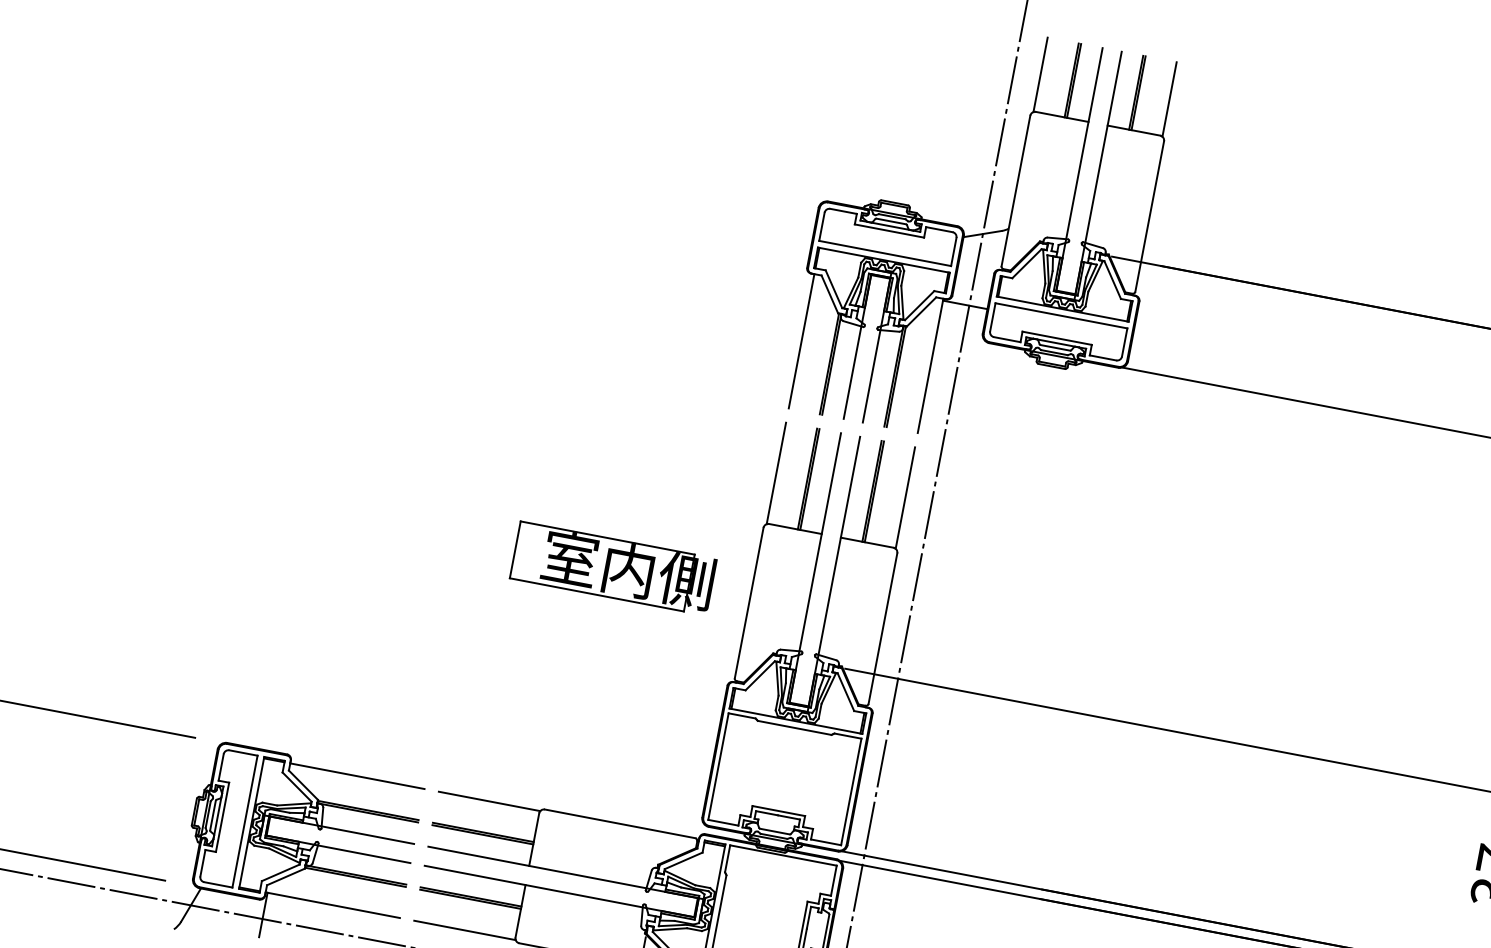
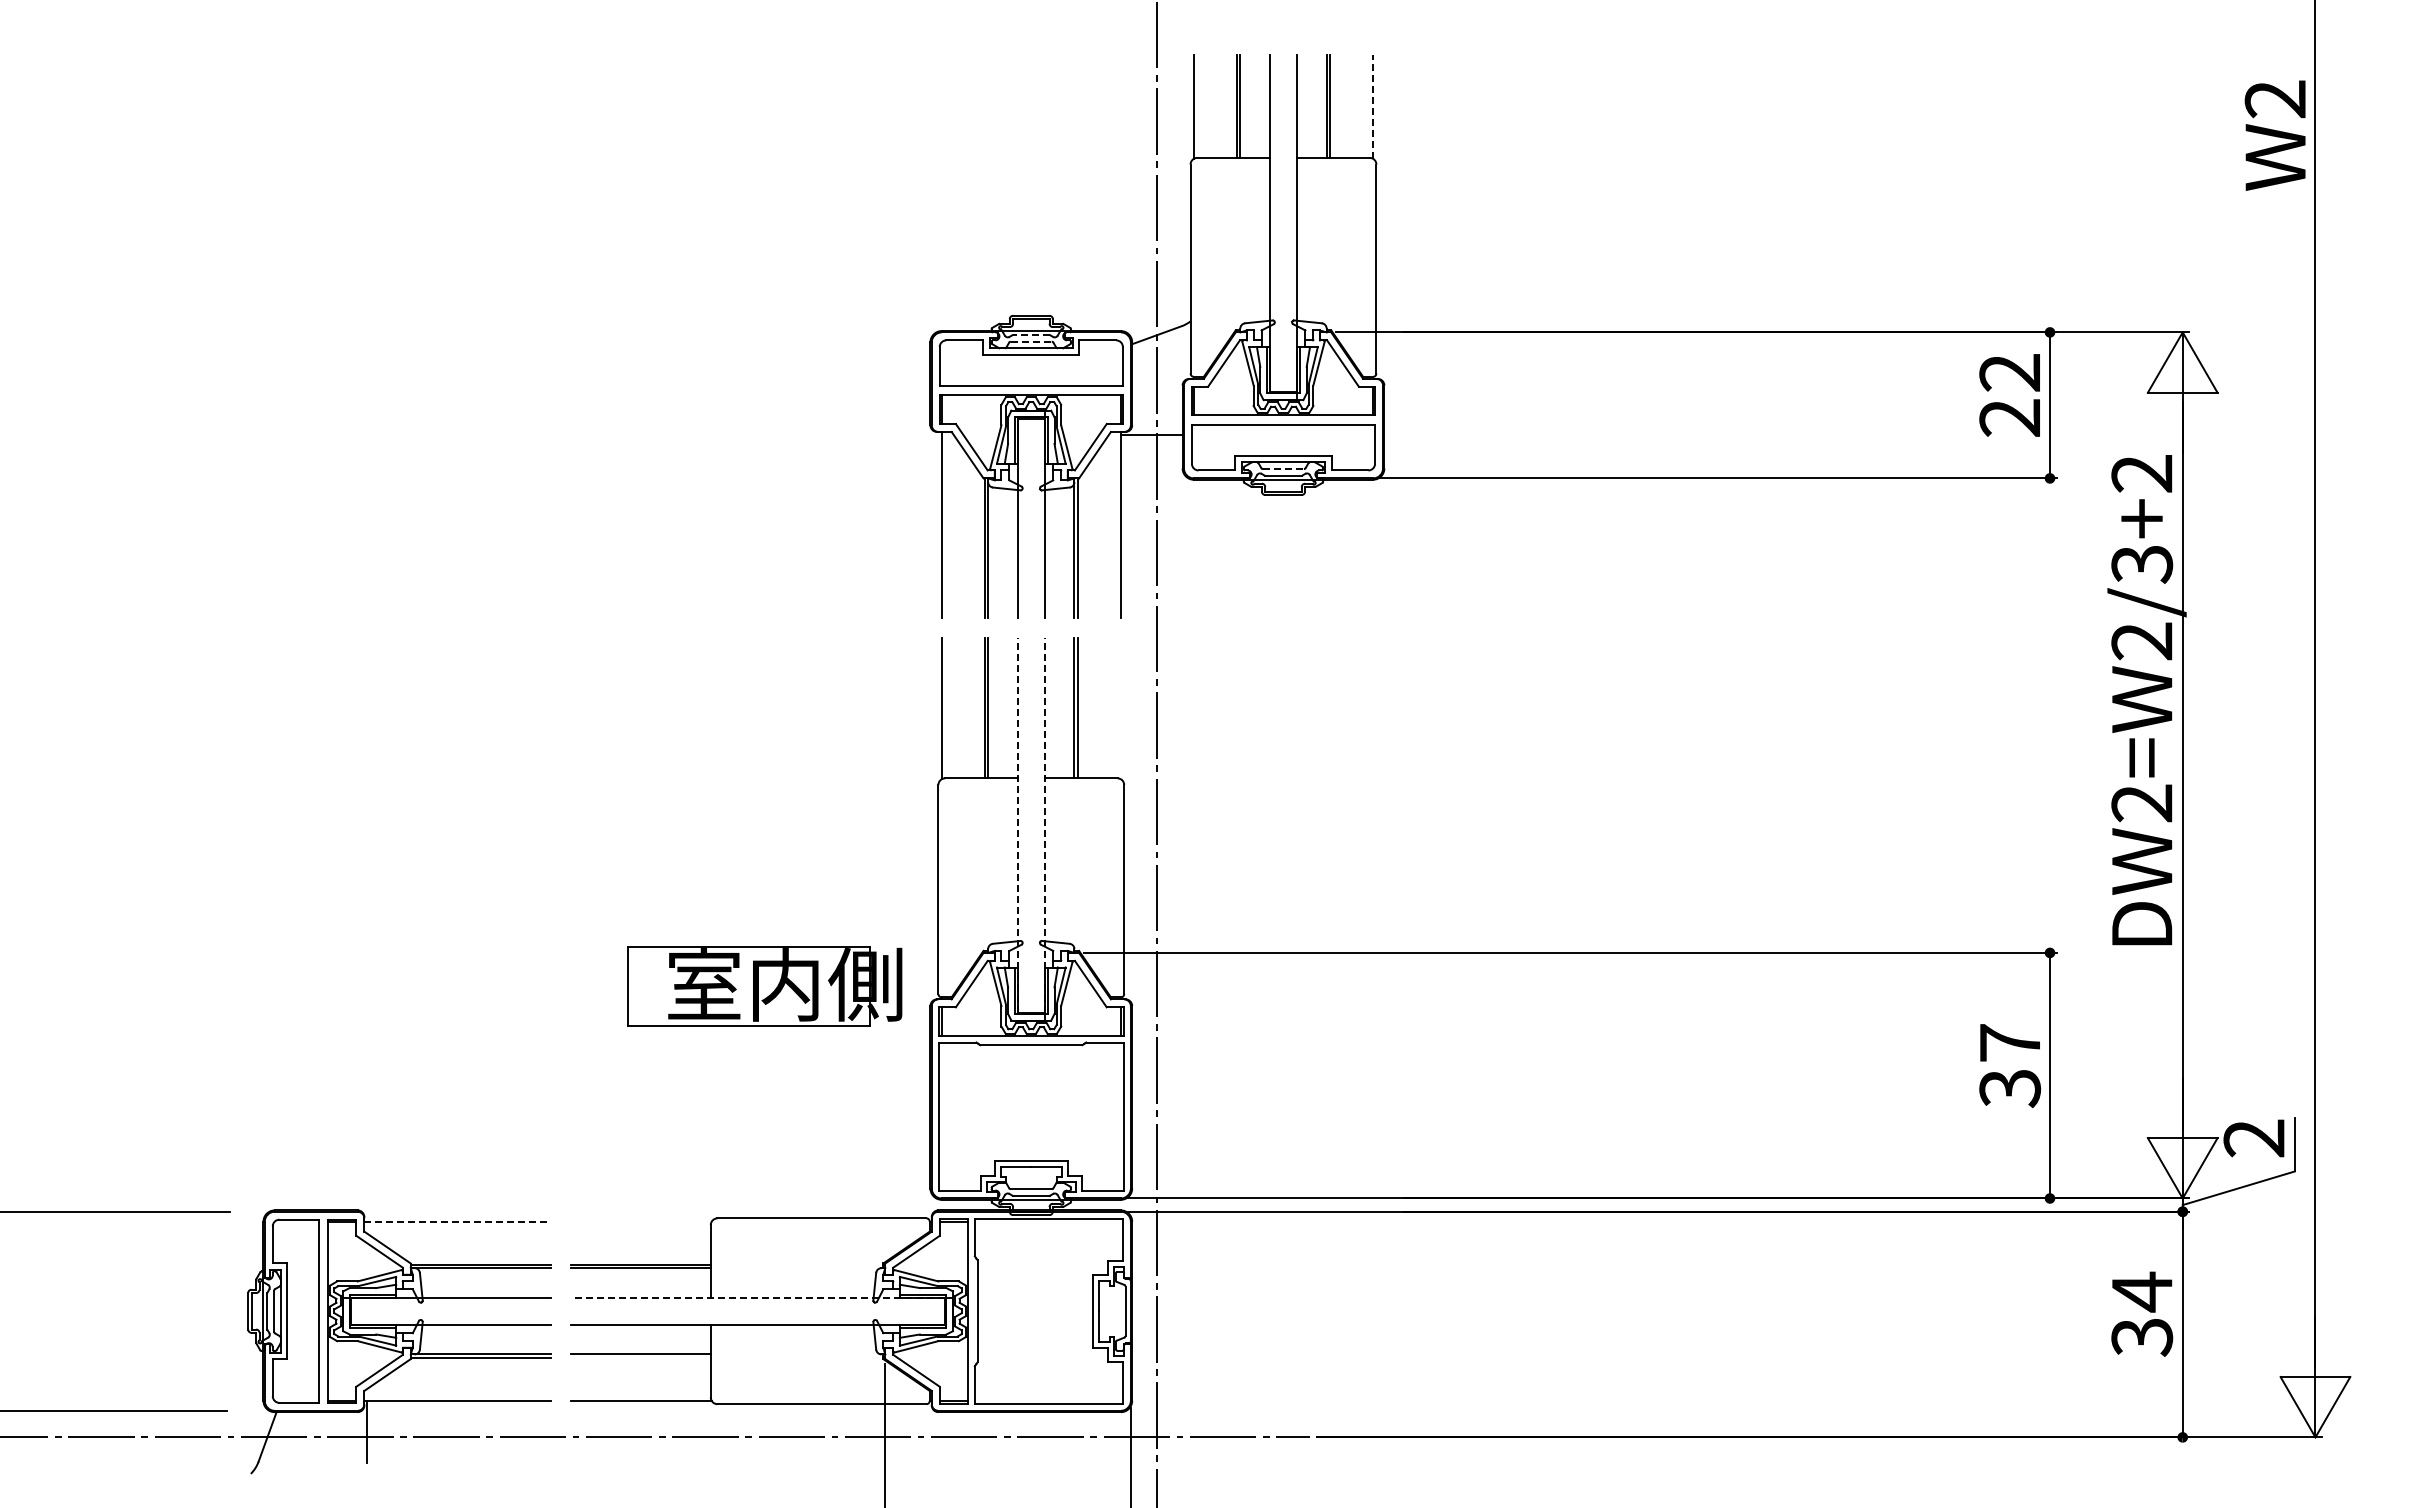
line: (1169, 99) -> (1373, 107), solid -> dashed
line: (892, 217) -> (1031, 335), solid -> dashed
line: (891, 221) -> (1031, 341), solid -> dashed
line: (1056, 348) -> (1284, 469), solid -> dashed
line: (905, 497) -> (1120, 708), removed
part: (613, 568) -> (764, 986), moved
line: (815, 568) -> (1018, 825), solid -> dashed
line: (834, 571) -> (1044, 825), solid -> dashed
line: (358, 776) -> (458, 1221), solid -> dashed
line: (489, 801) -> (640, 1221), removed
line: (562, 872) -> (757, 1298), solid -> dashed
line: (470, 899) -> (640, 1357), removed

